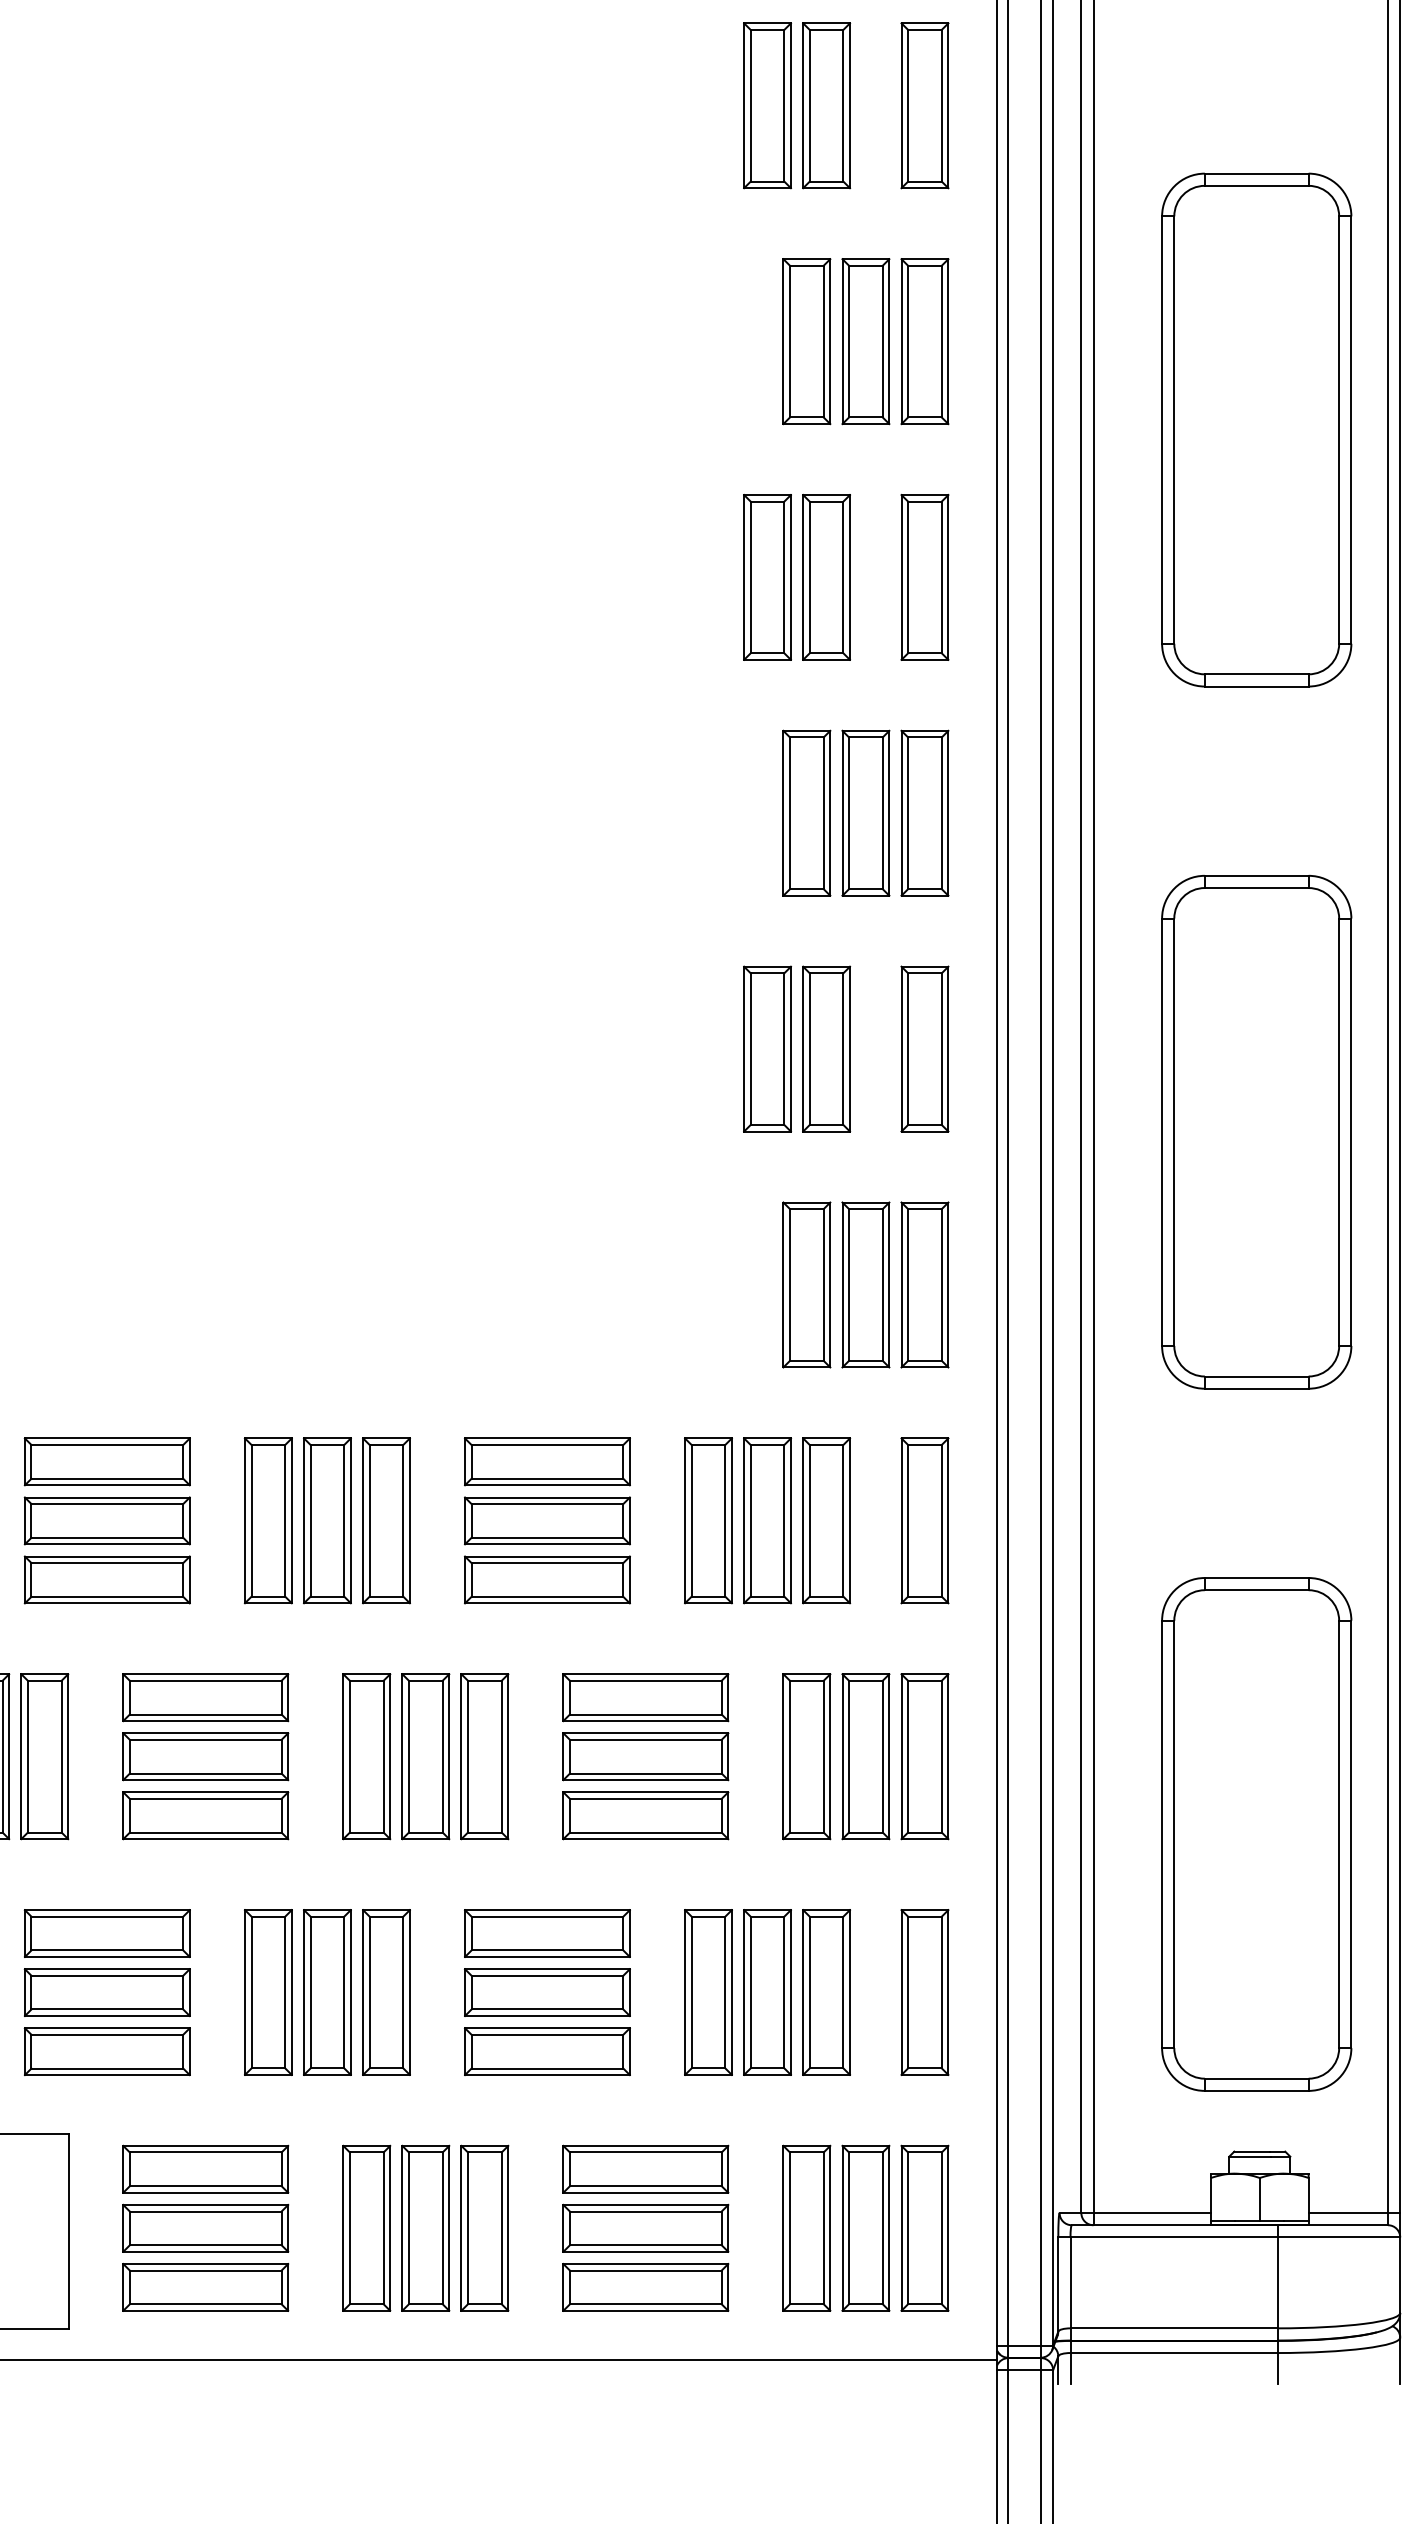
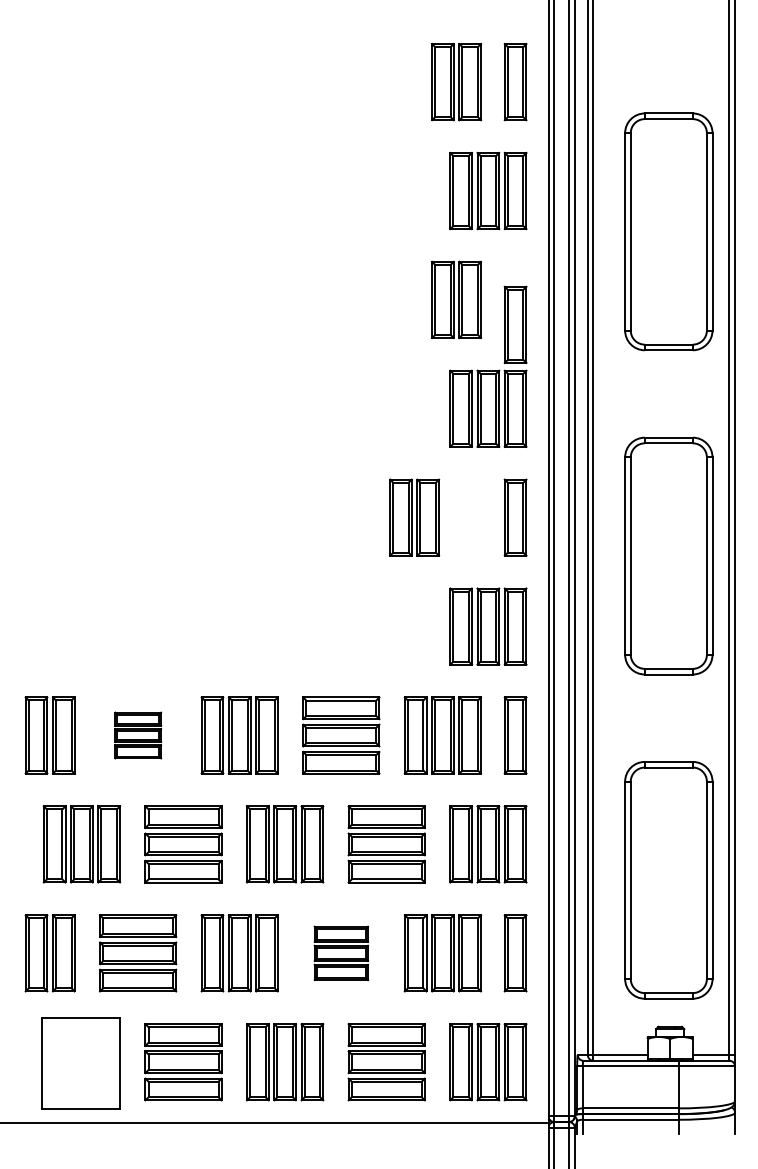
part: (924, 576) -> (515, 324), moved
part: (796, 1048) -> (414, 517), moved
part: (108, 1520) -> (138, 735), size x0.6
part: (547, 1992) -> (341, 953), size x0.7

